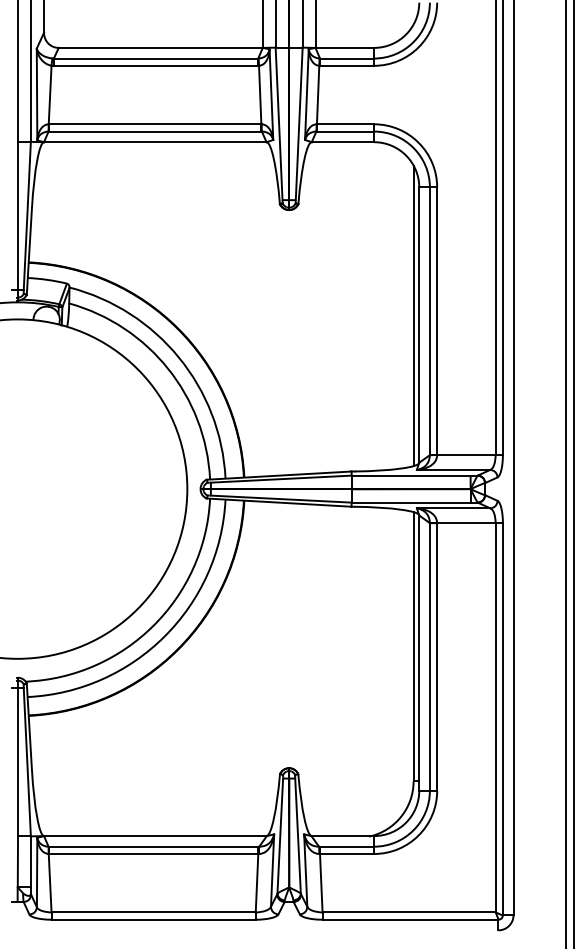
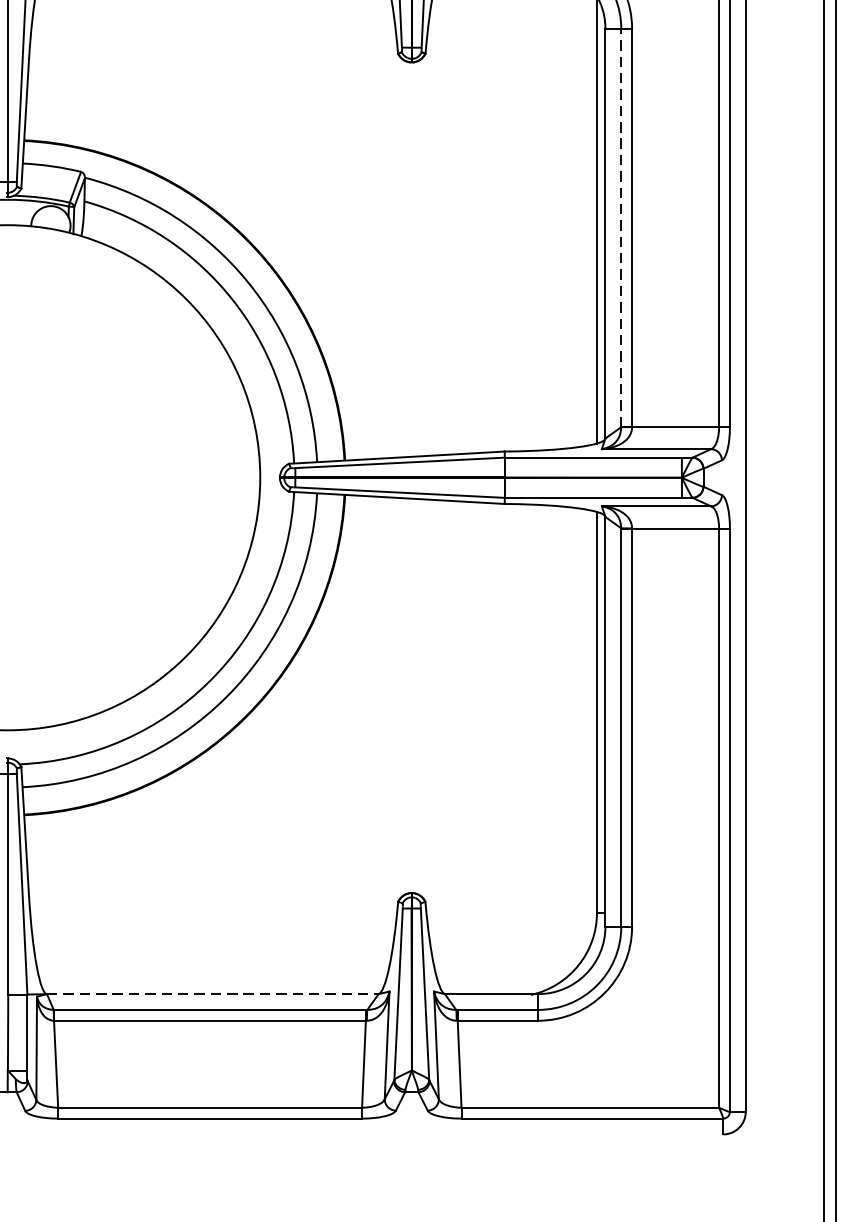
line: (429, 321) -> (620, 228), solid -> dashed
line: (155, 836) -> (212, 994), solid -> dashed

